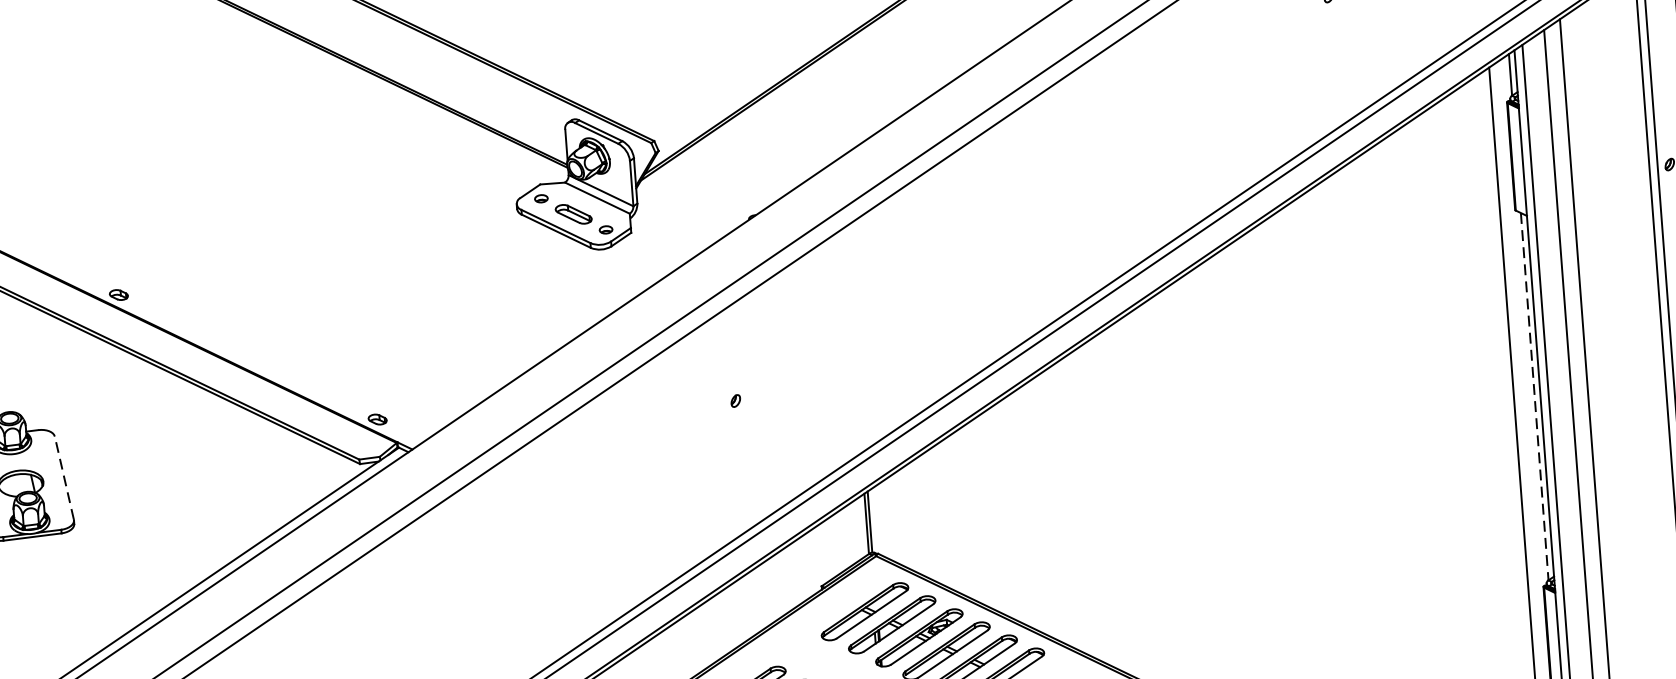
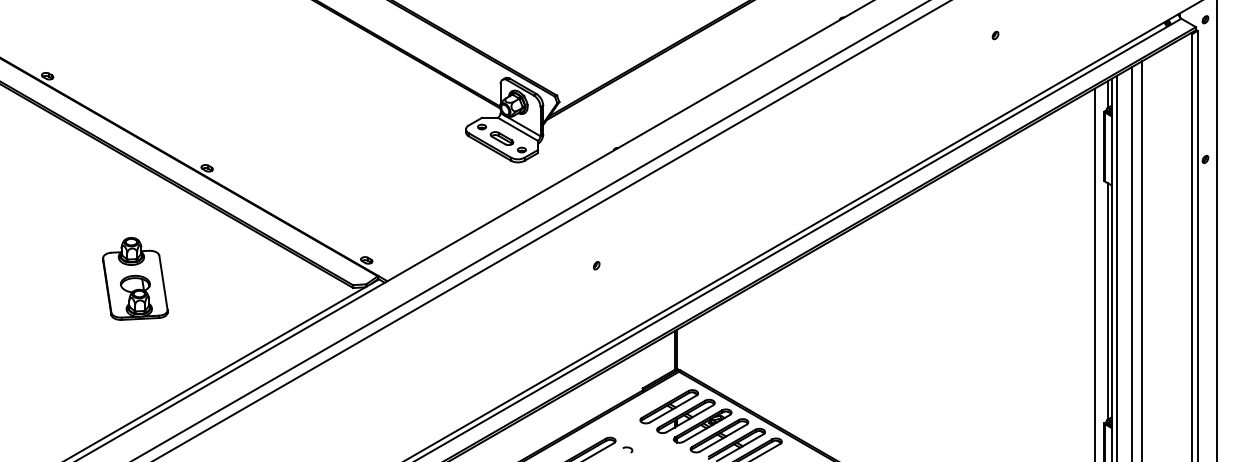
line: (1534, 396) -> (1107, 301), dashed -> solid
line: (64, 477) -> (163, 282), dashed -> solid

